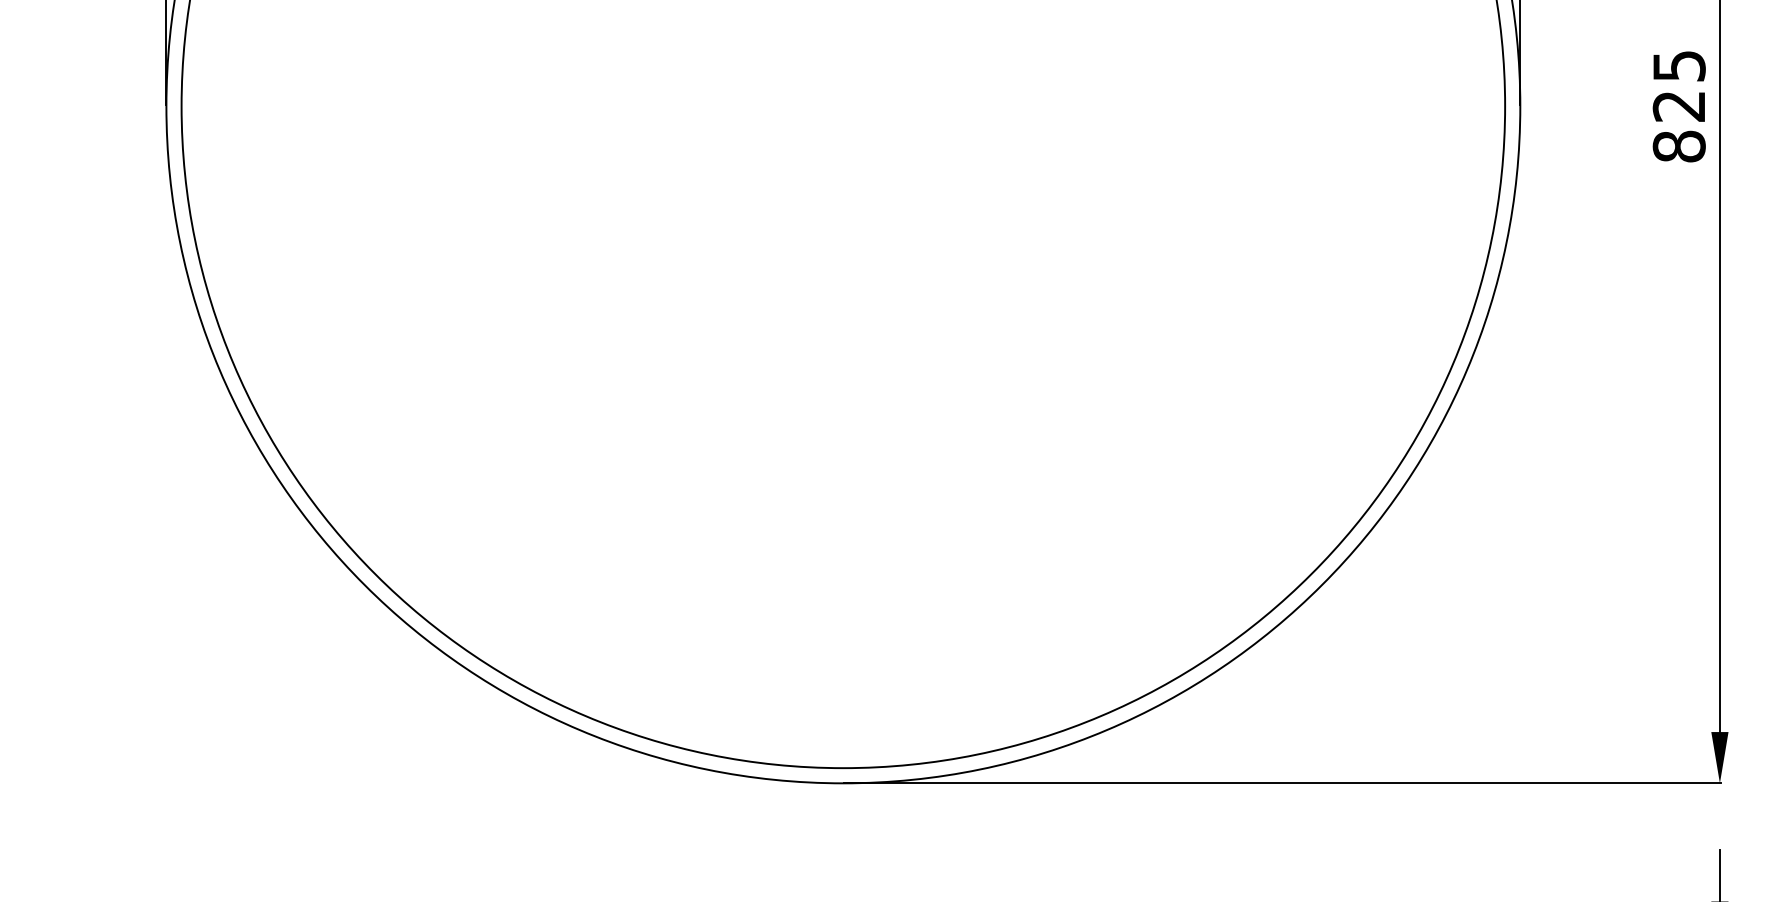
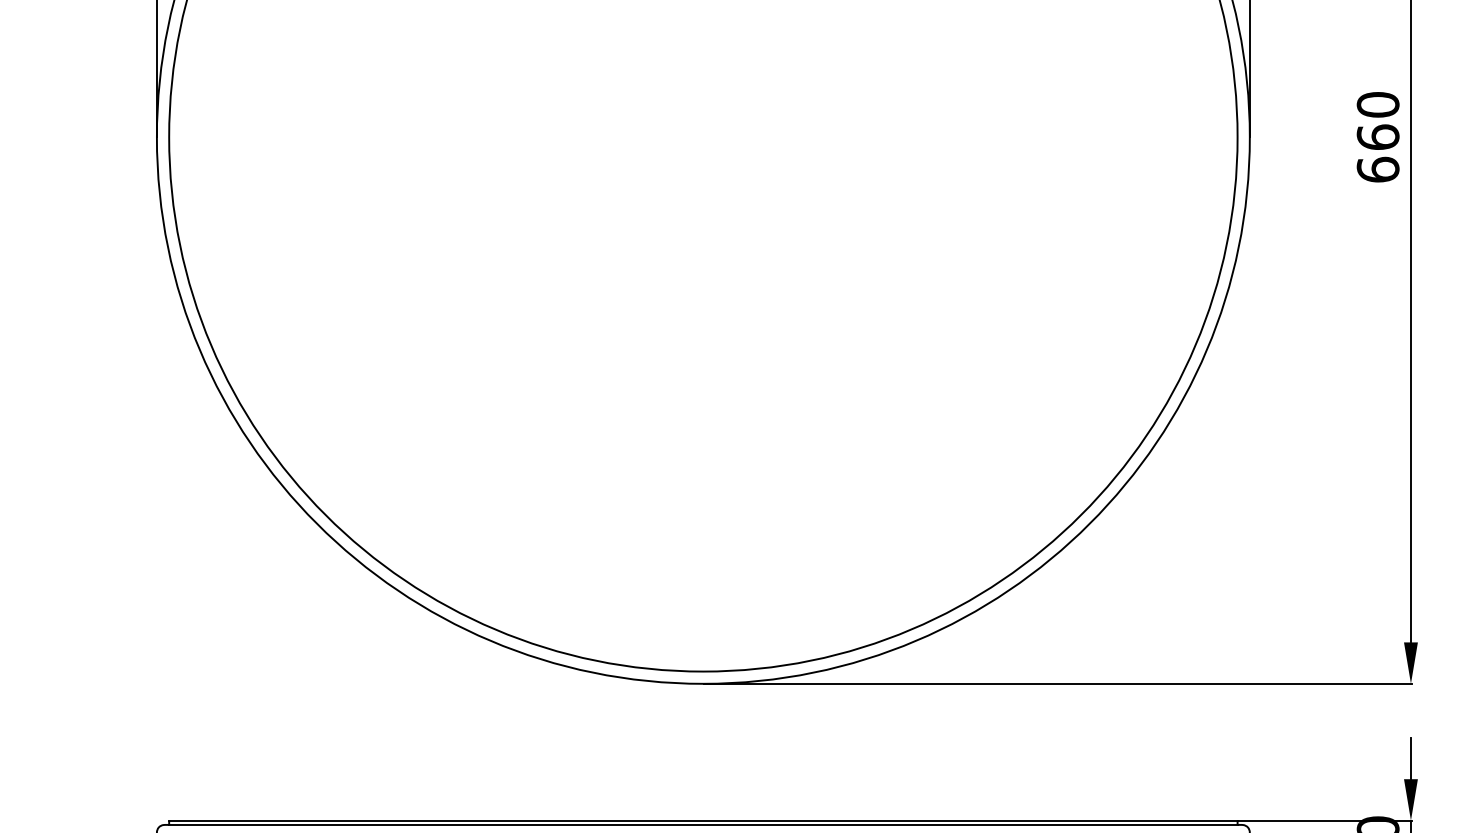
text: (1678, 106) -> (1377, 137), 825 -> 660

